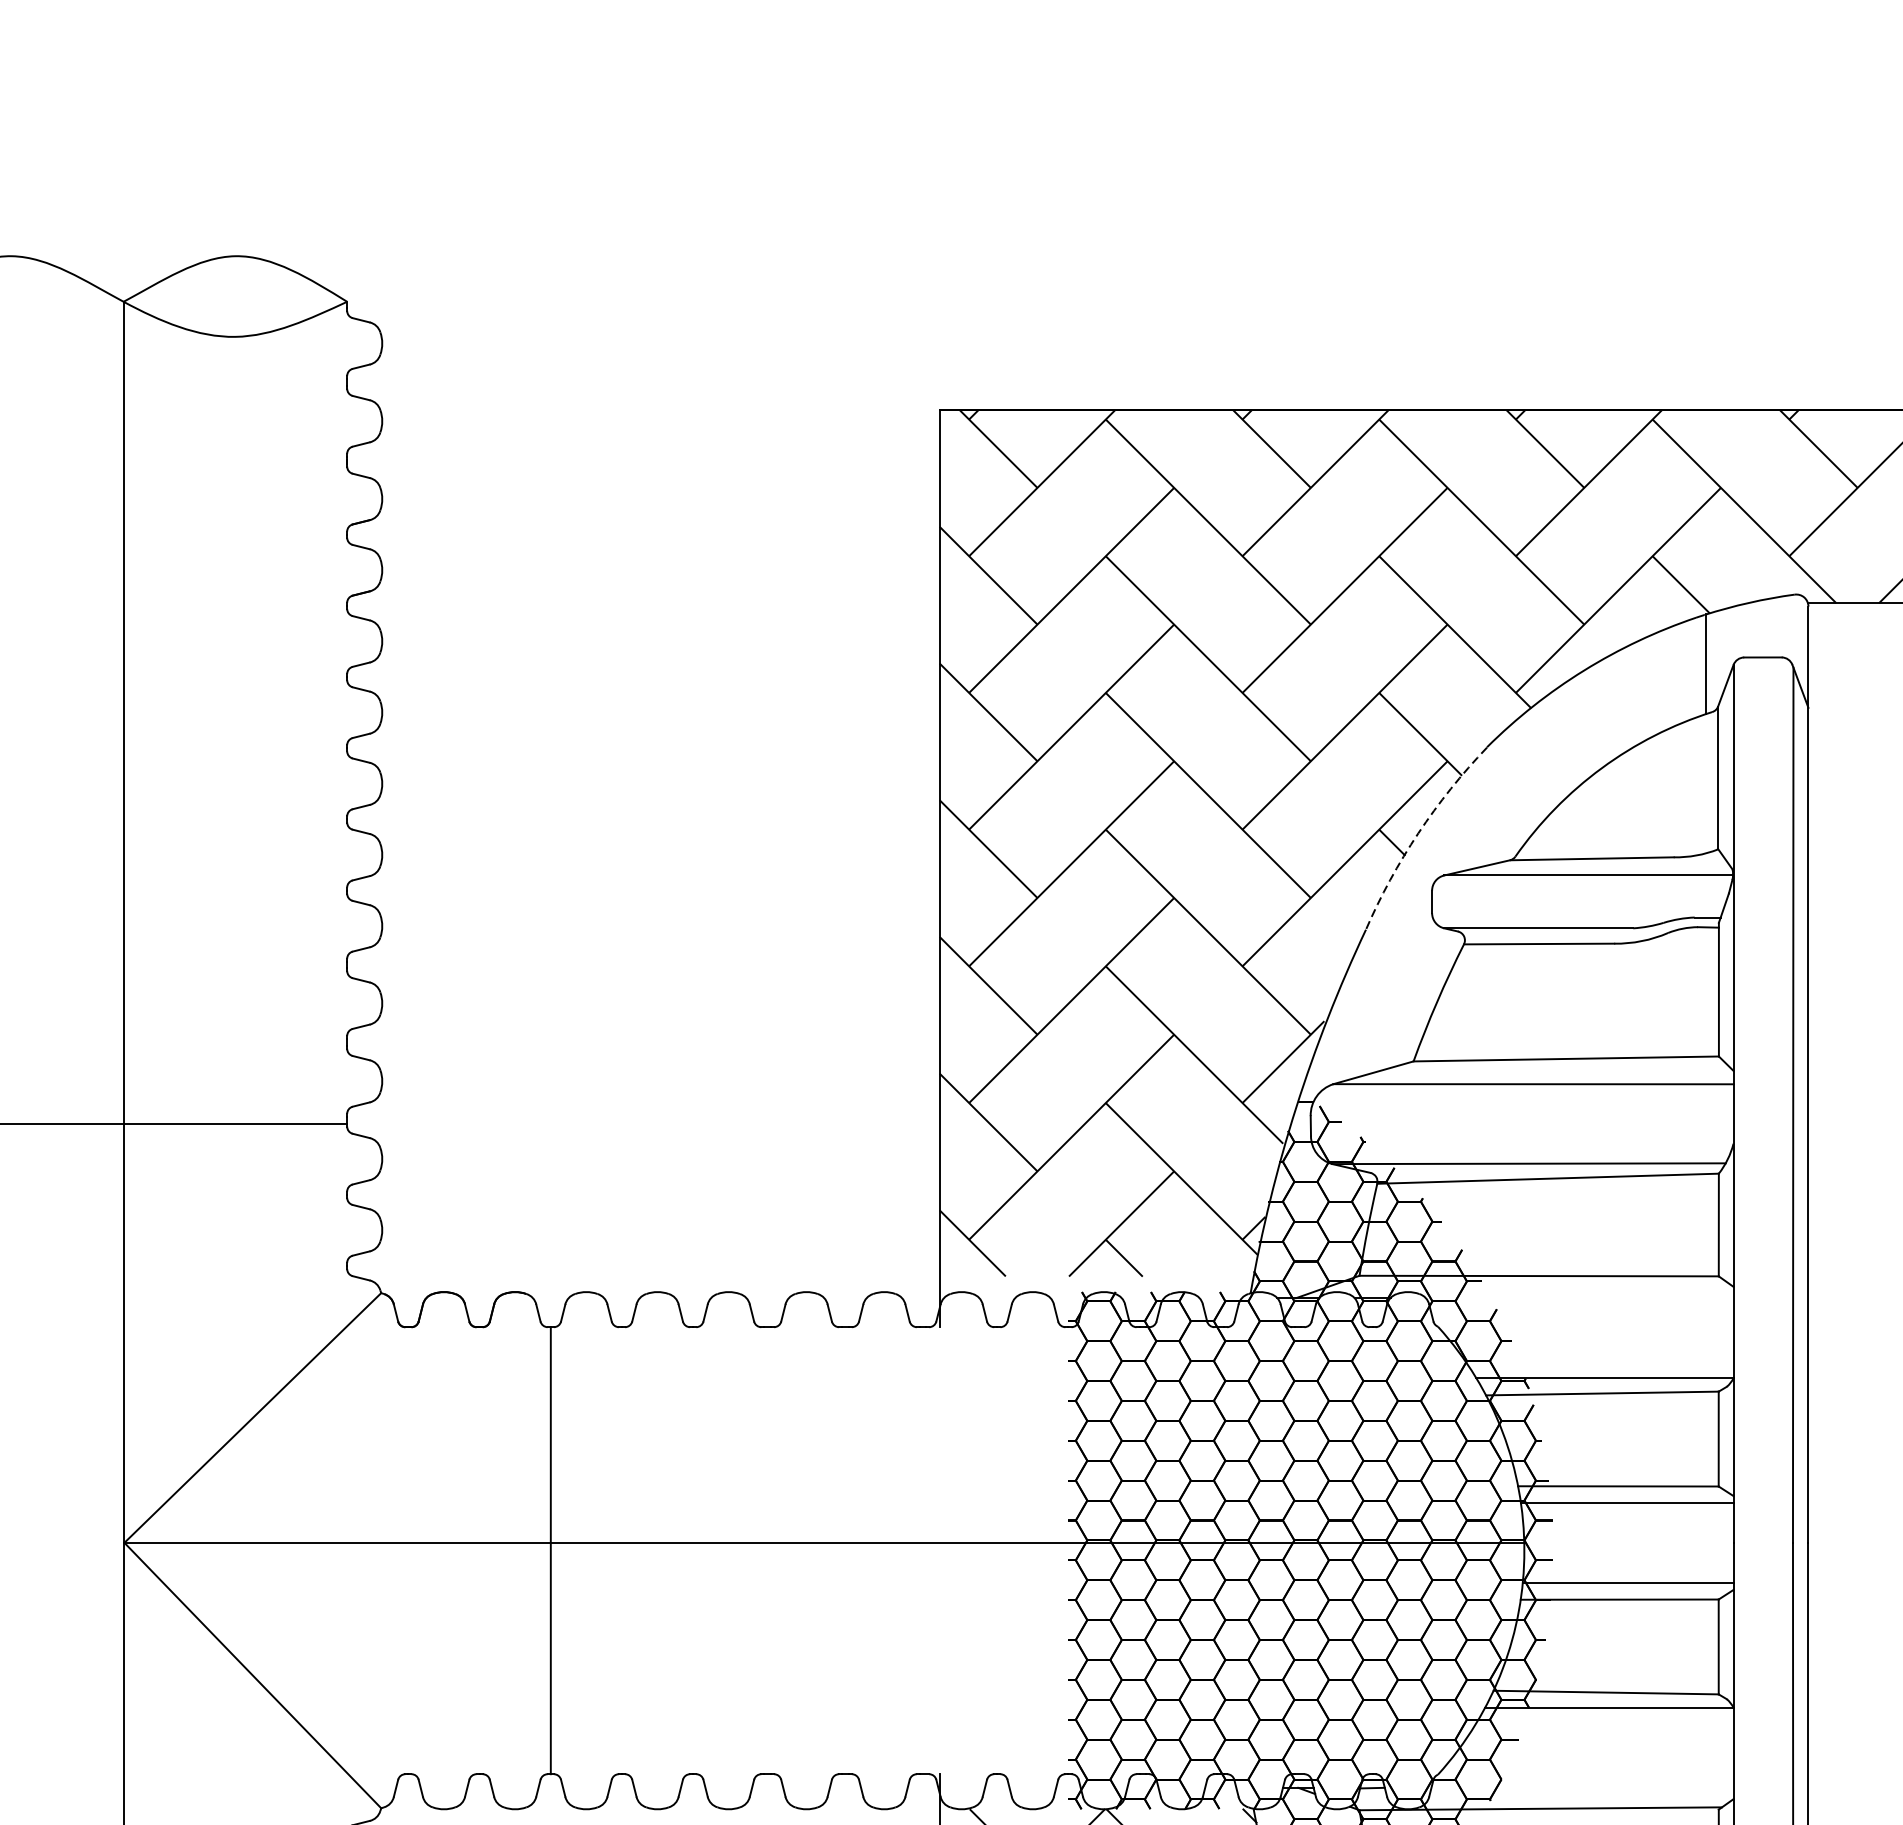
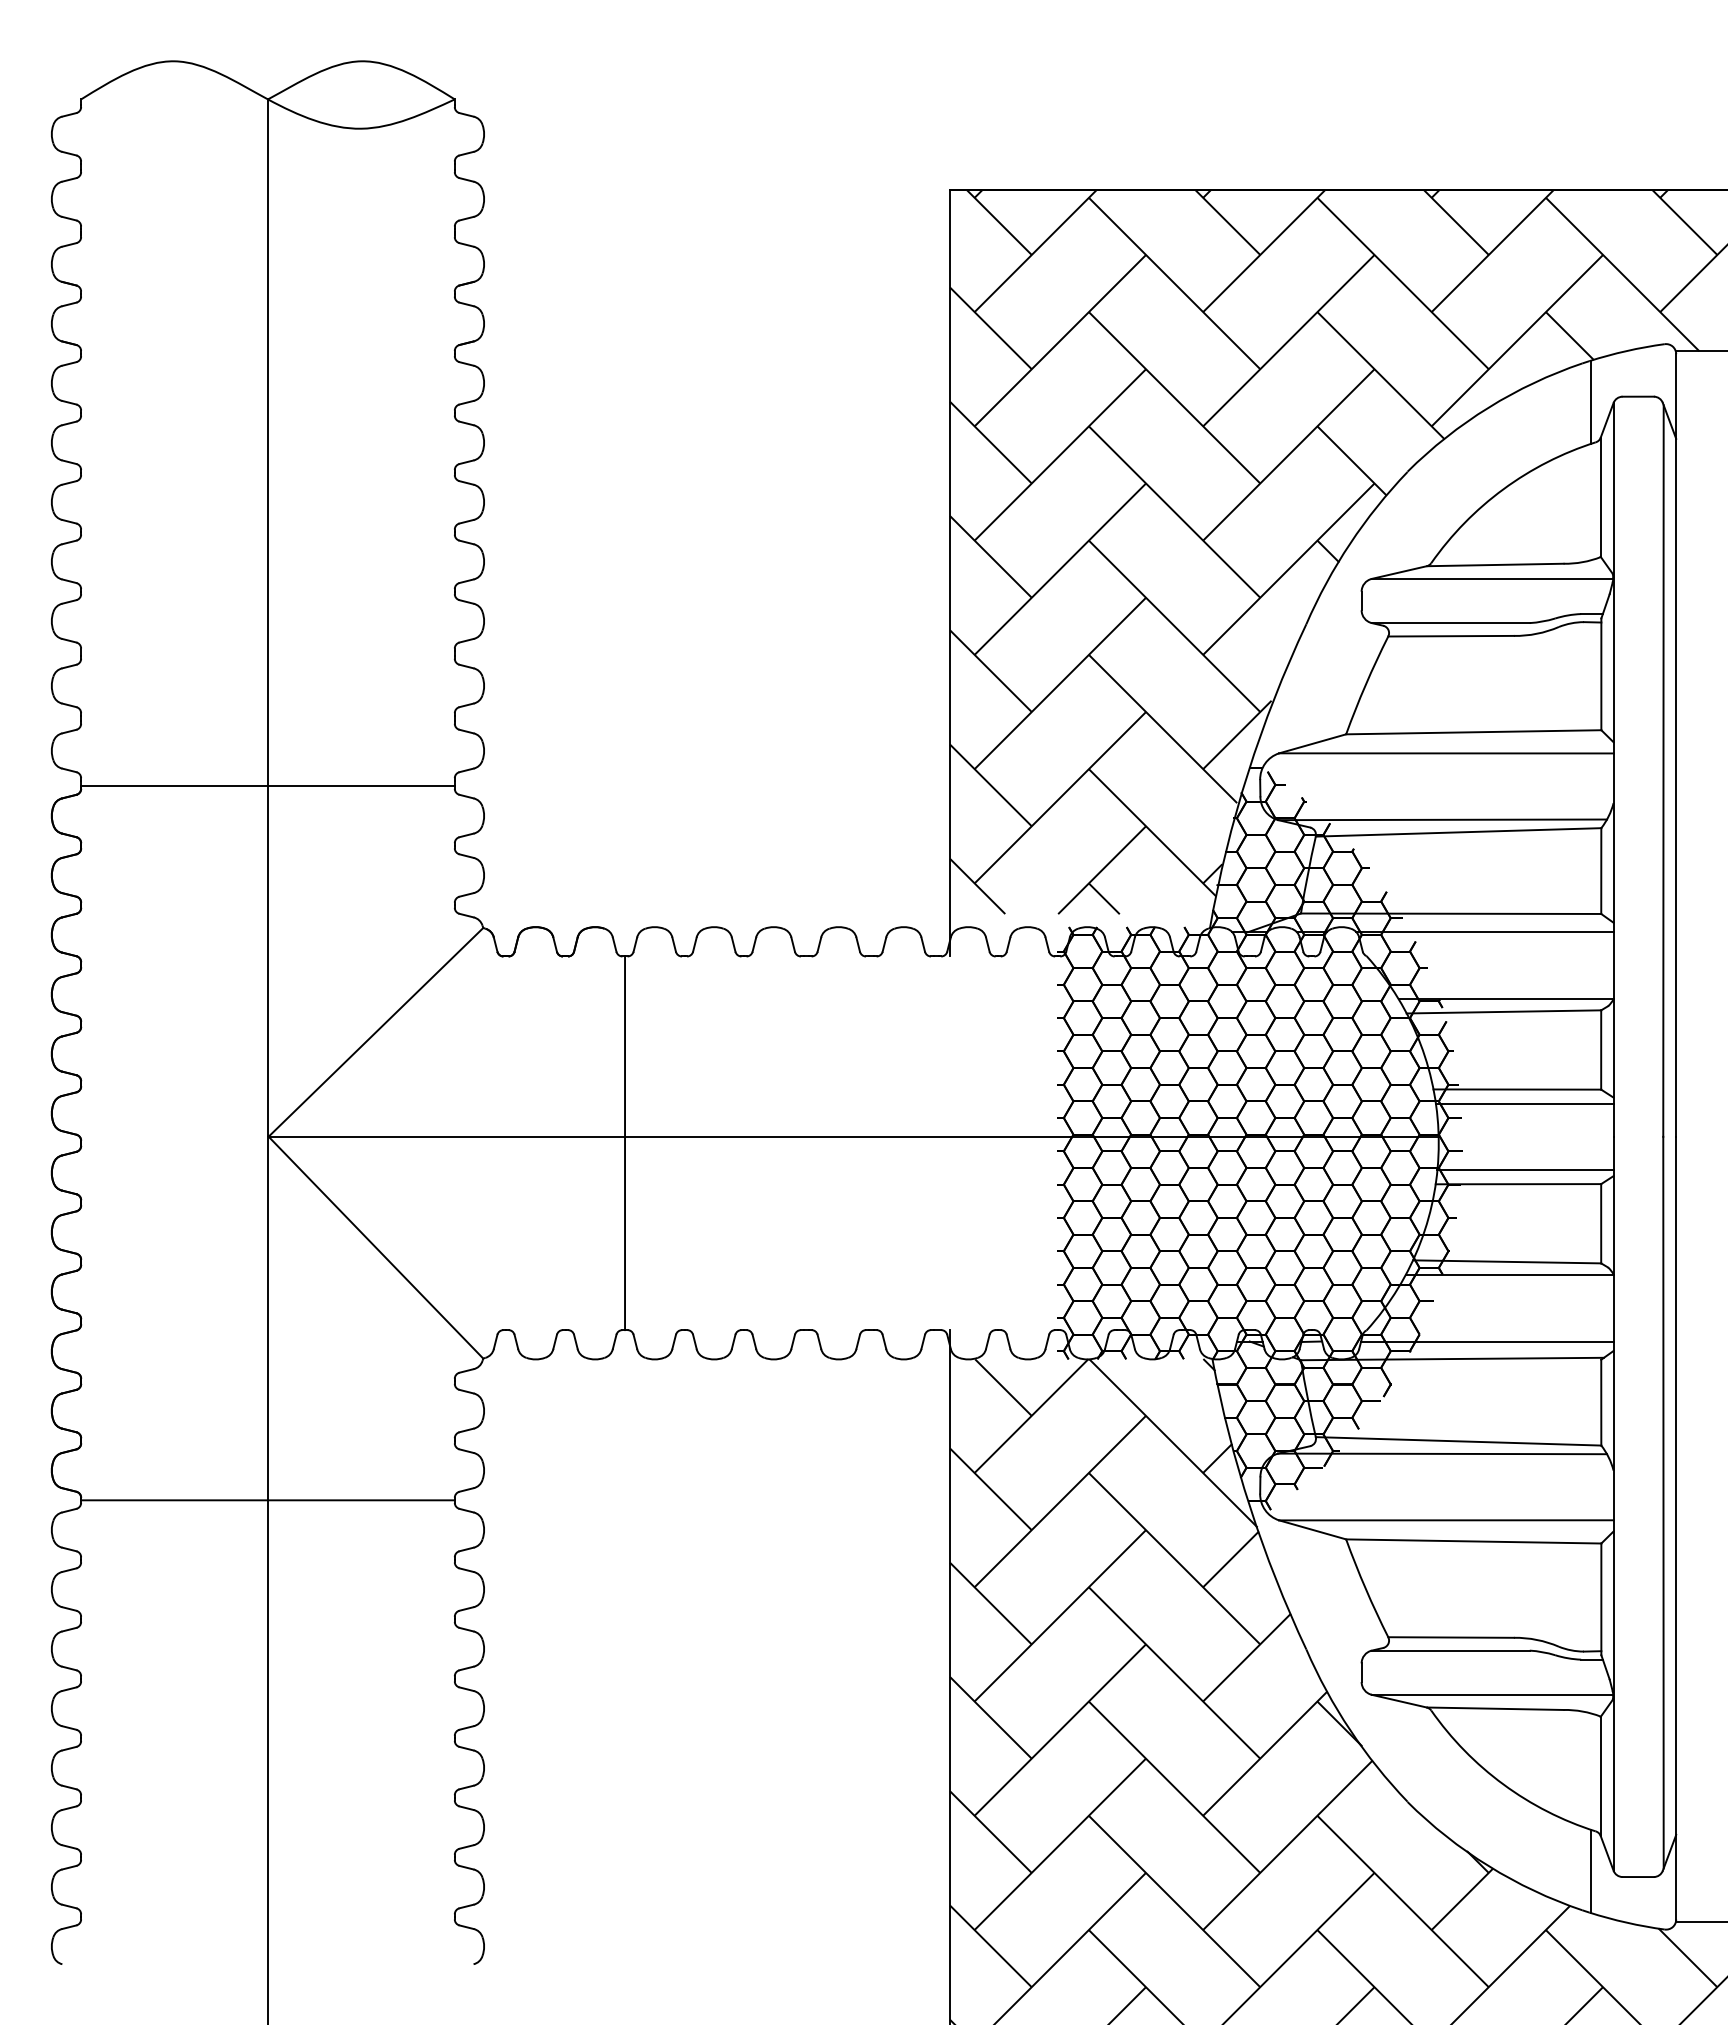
arc: (1418, 833) -> (1350, 543), dashed -> solid
line: (1579, 1298) -> (1484, 932), added
line: (1582, 1787) -> (1487, 1341), added

